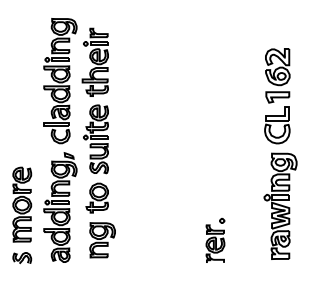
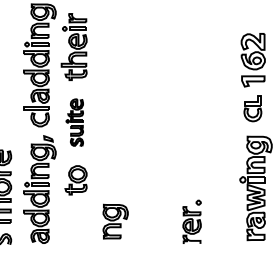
part: (277, 125) -> (253, 109), size x0.7
part: (95, 139) -> (74, 122), size x0.7
part: (102, 240) -> (115, 221), moved

